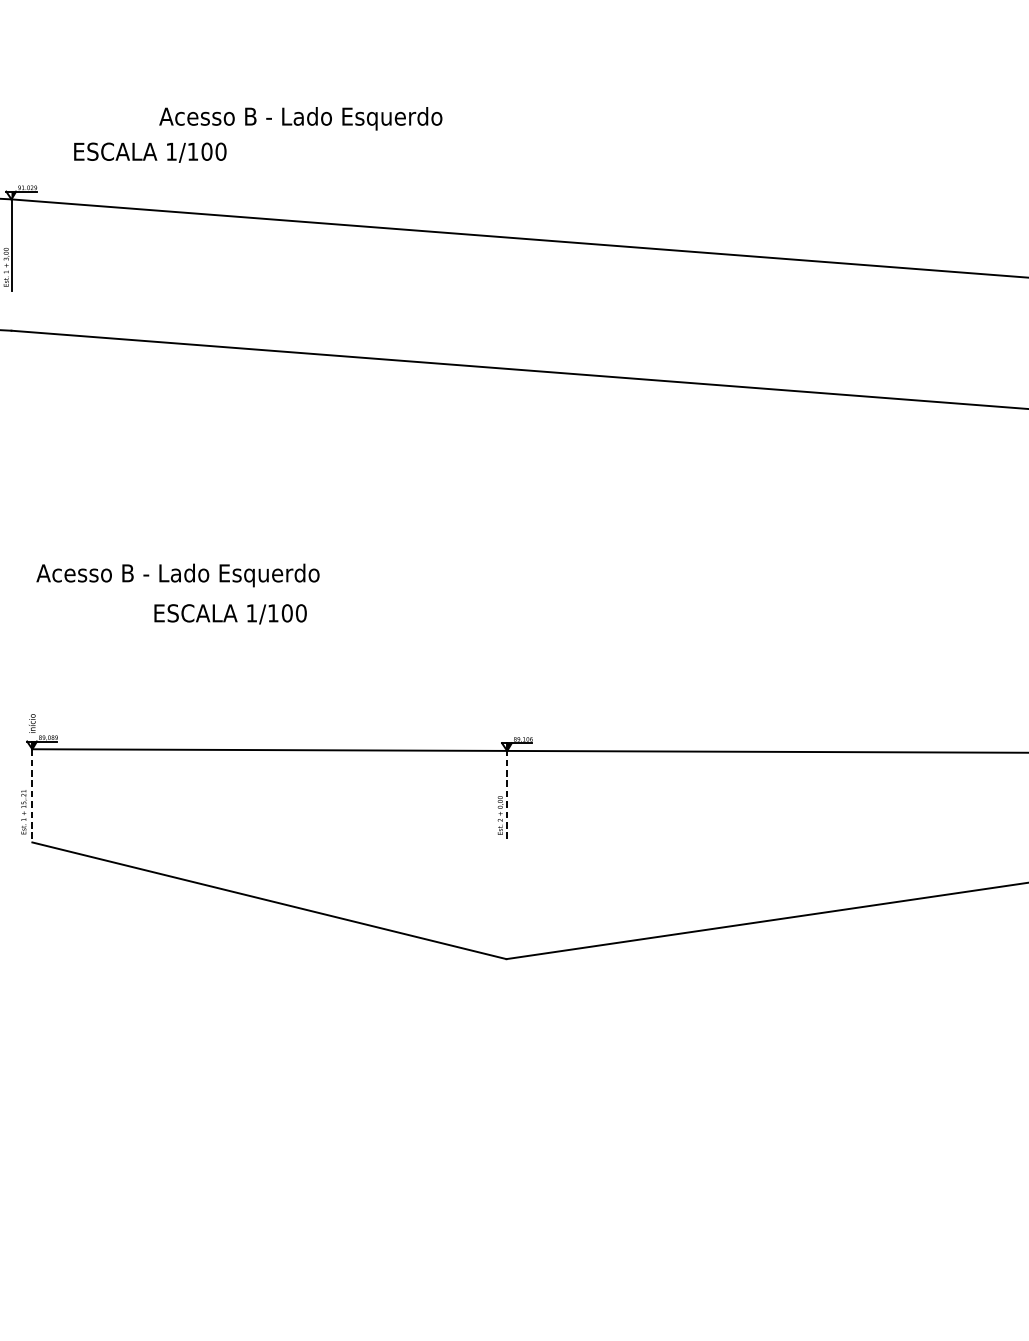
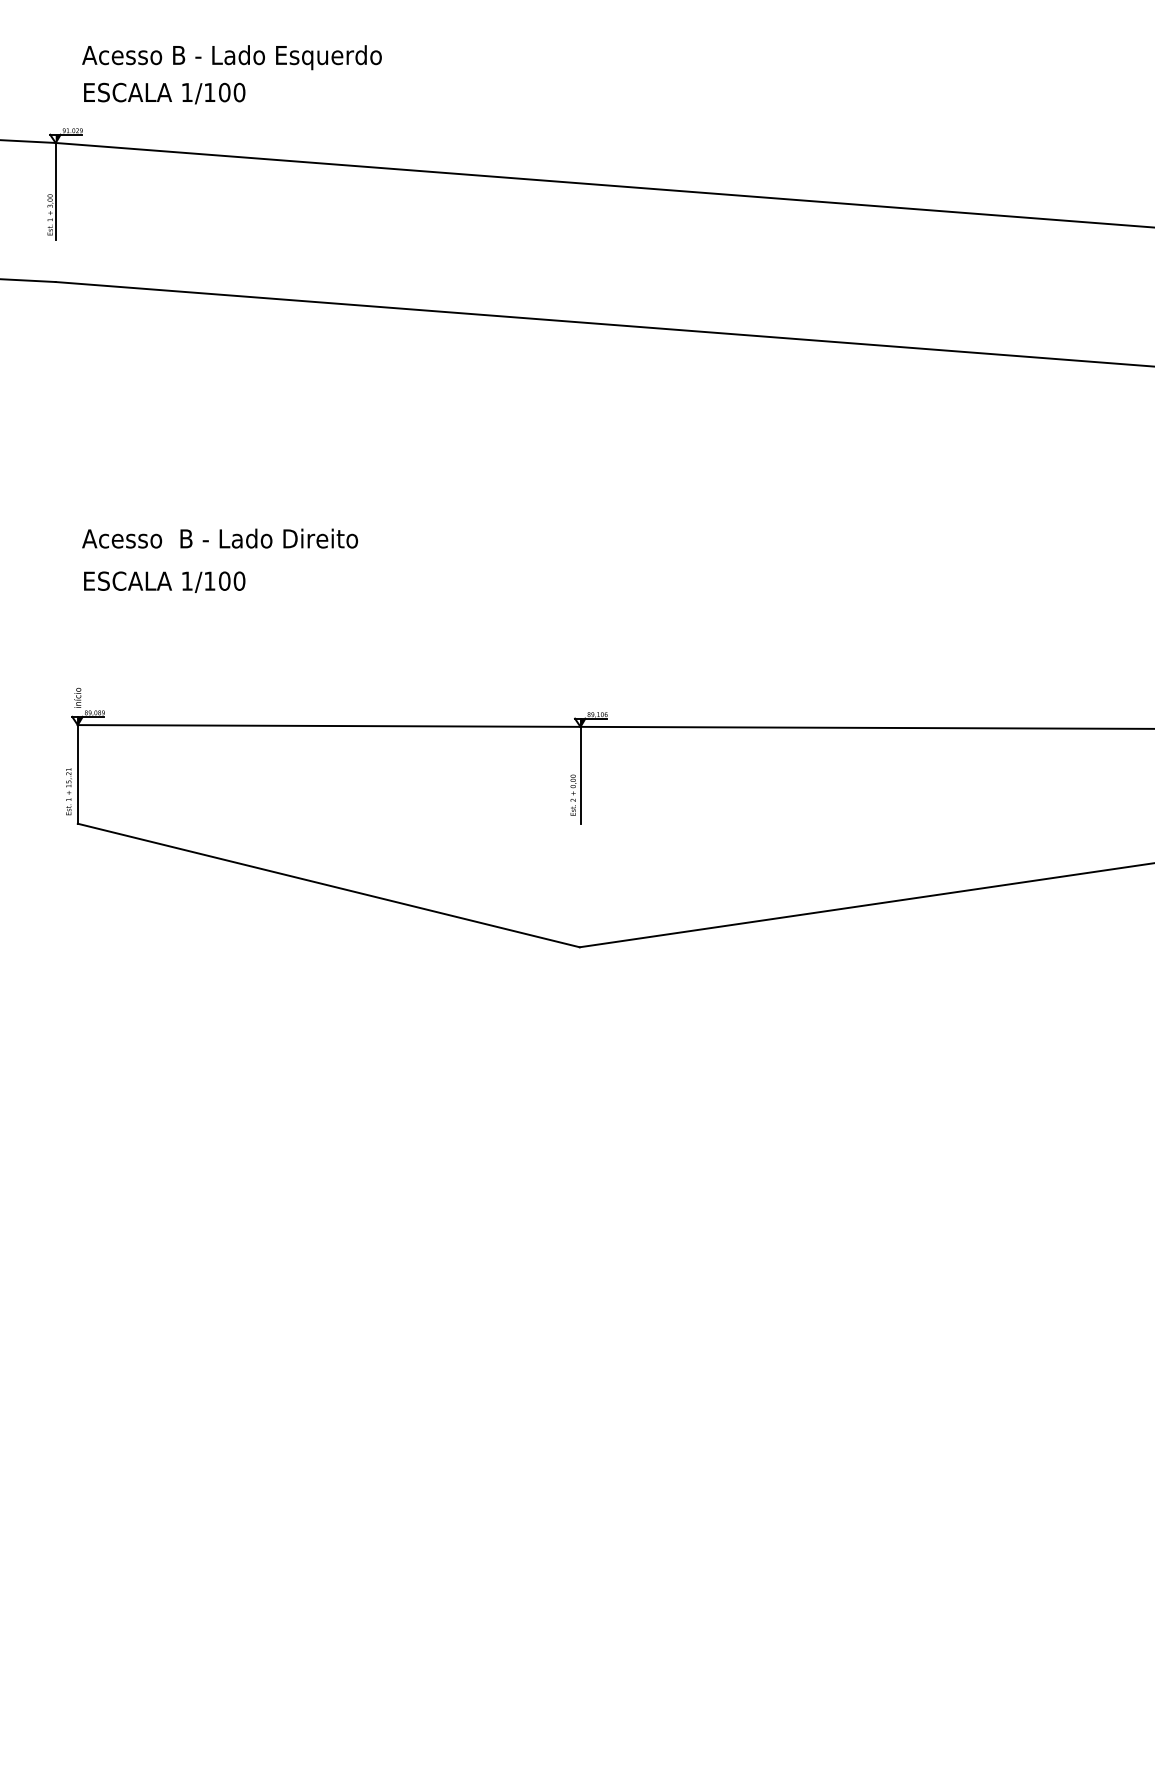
text: (300, 118) -> (231, 57), moved
text: (150, 152) -> (164, 93), moved
text: (220, 574) -> (277, 540), Acesso B - Lado Esquerdo -> Acesso  B - Lado Direito
text: (230, 613) -> (164, 581), moved
line: (32, 795) -> (77, 774), dashed -> solid
line: (507, 795) -> (580, 774), dashed -> solid

